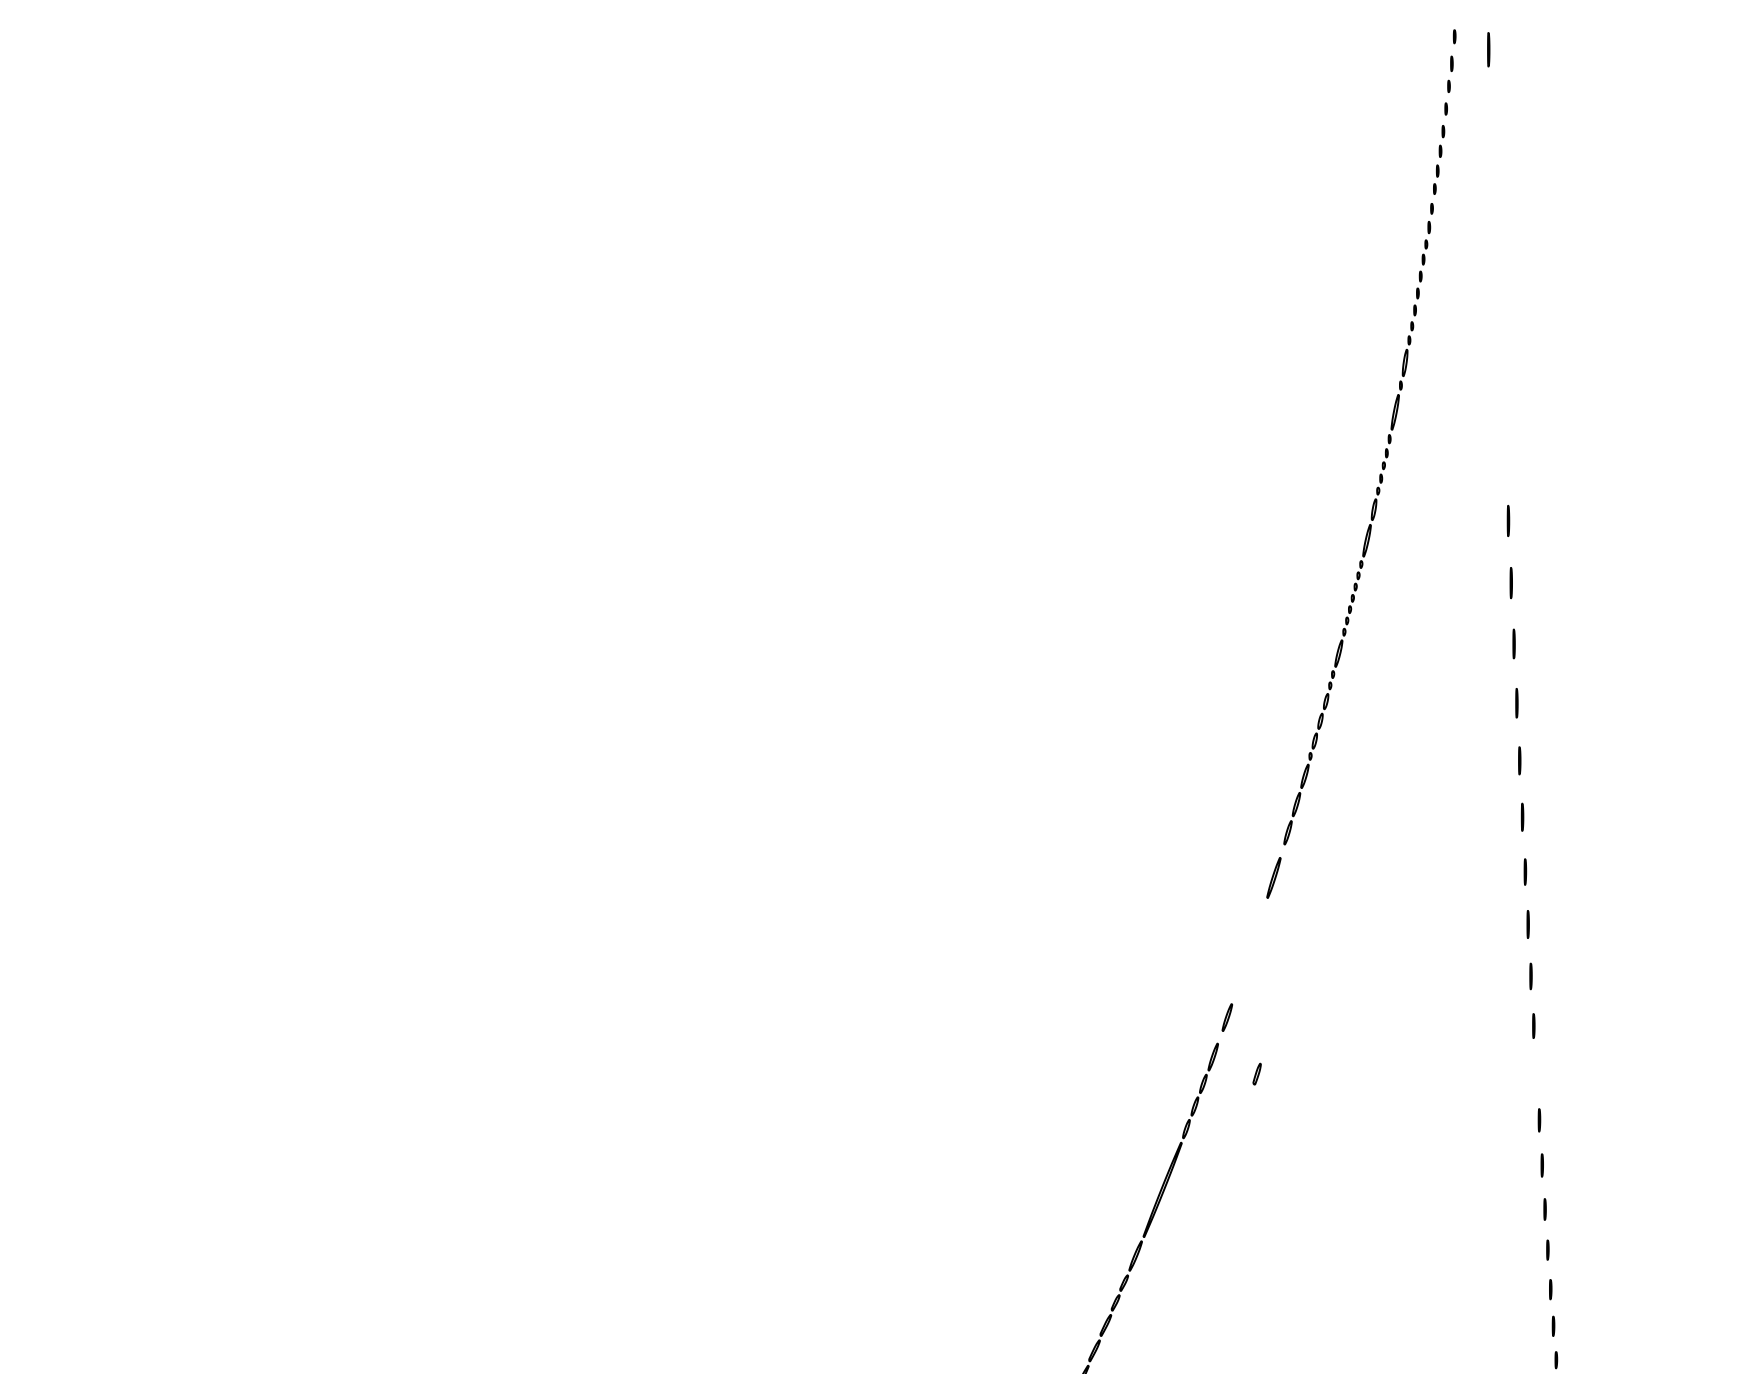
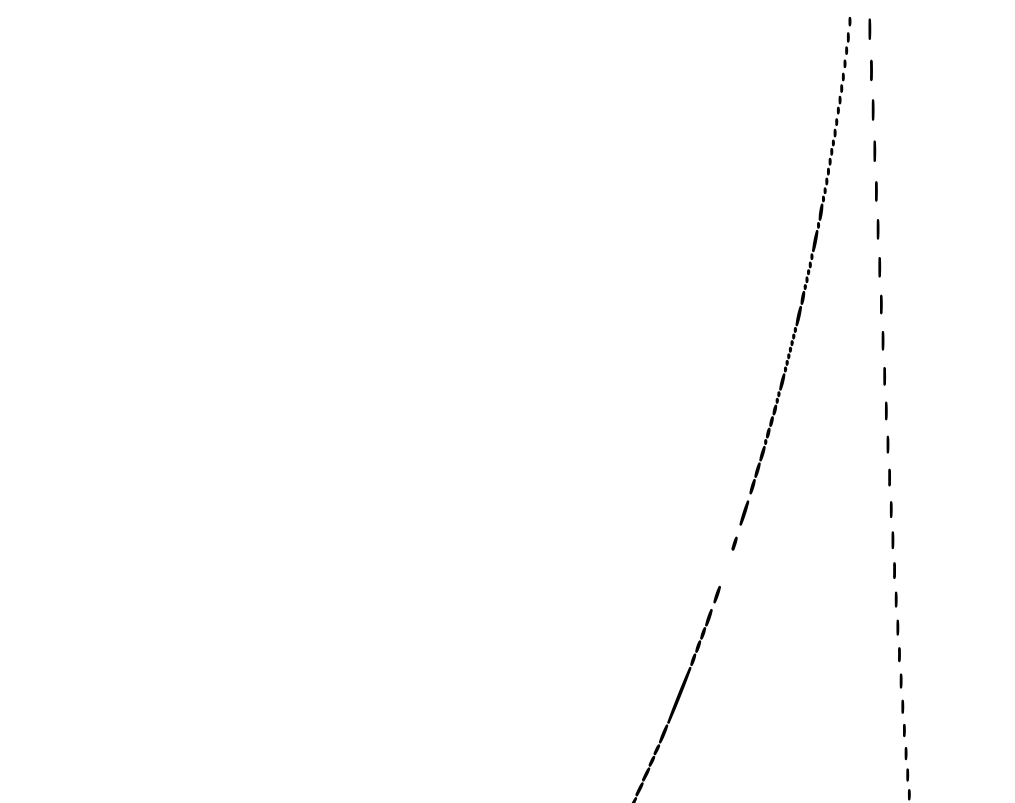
line: (1491, 120) -> (871, 70), added
line: (1493, 187) -> (872, 109), added
line: (1496, 257) -> (874, 150), added
line: (1500, 327) -> (876, 191), added
line: (1501, 392) -> (877, 229), added
line: (1505, 457) -> (879, 267), added
part: (1257, 1073) -> (734, 543), moved
line: (1536, 1073) -> (897, 627), added

